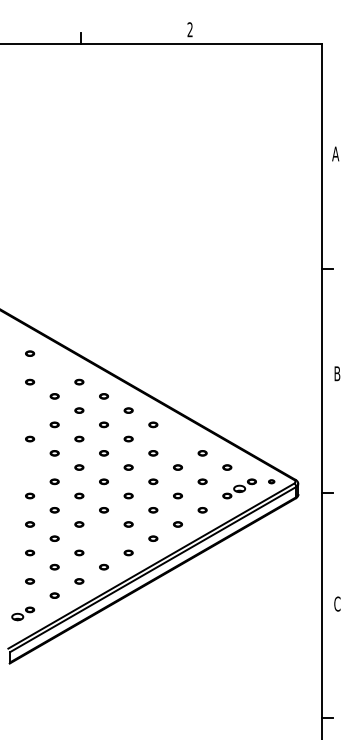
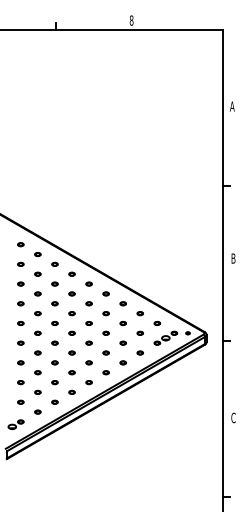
text: (189, 29) -> (131, 20), 2 -> 8
part: (54, 367) -> (37, 254), added
part: (29, 409) -> (20, 283), added
part: (176, 438) -> (122, 303), added
part: (29, 467) -> (20, 323), added
part: (103, 538) -> (71, 372), added

